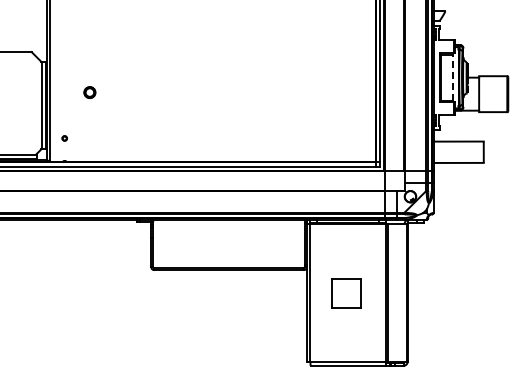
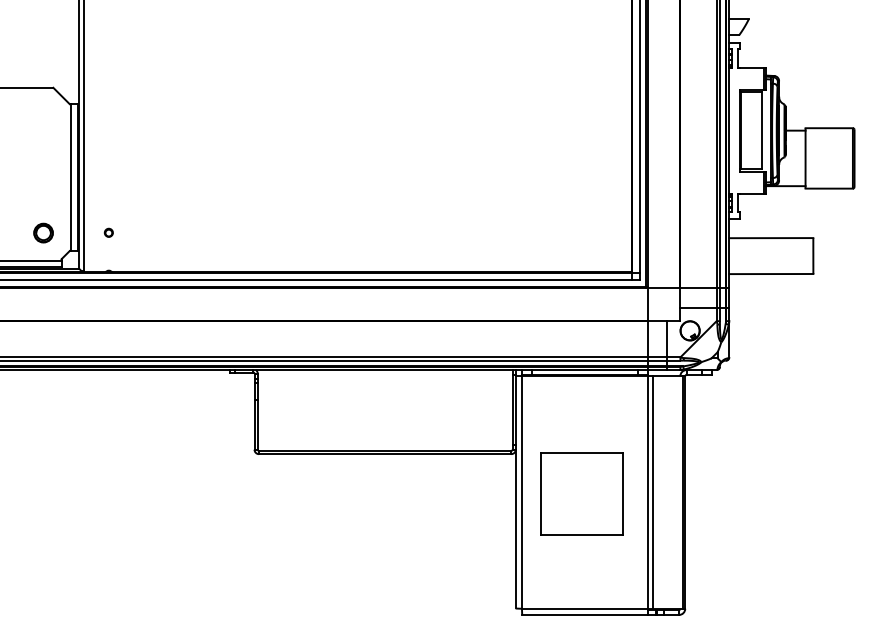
line: (453, 77) -> (762, 130), dashed -> solid
part: (89, 92) -> (42, 232), moved
part: (345, 293) -> (580, 493), size x1.67

